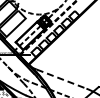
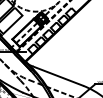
line: (61, 79) -> (58, 76), dashed -> solid

